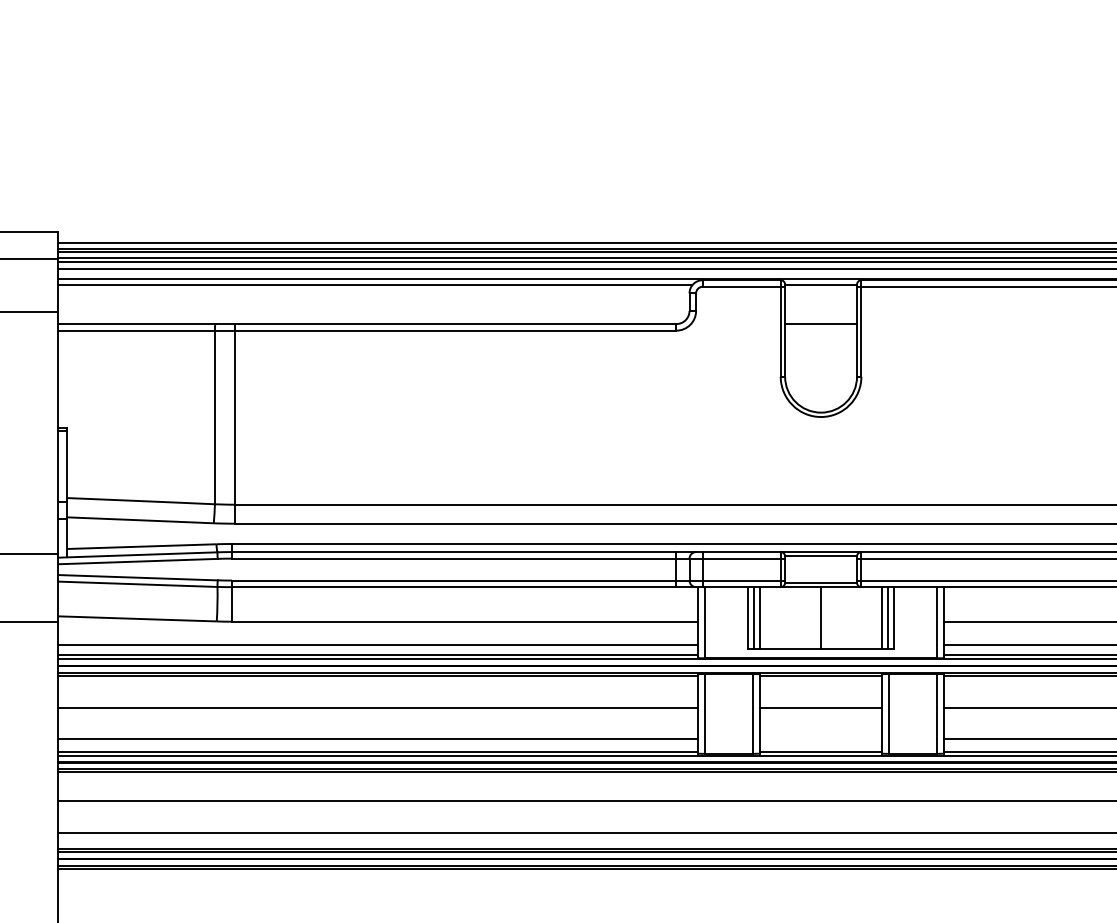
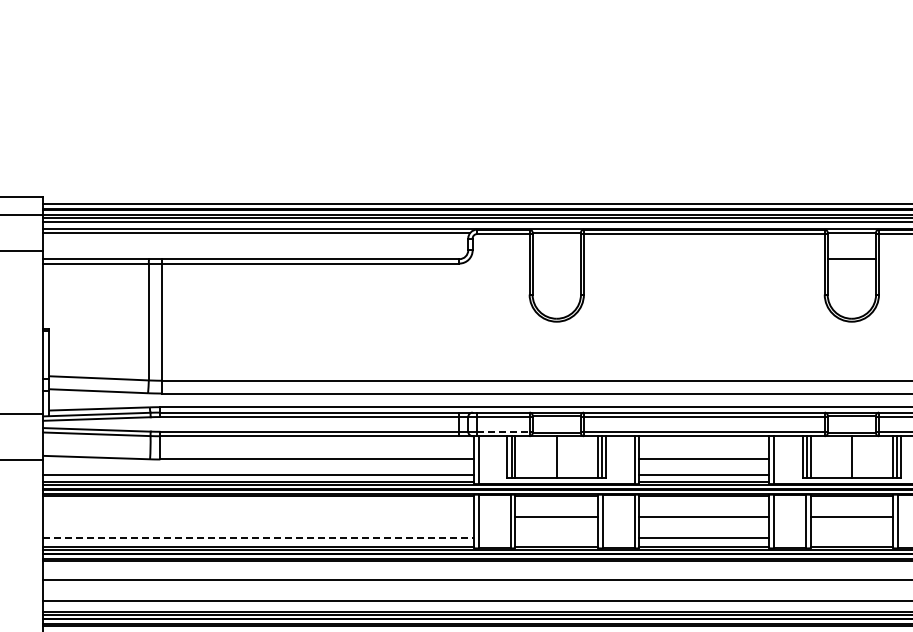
line: (820, 324) -> (556, 259), removed
line: (741, 580) -> (503, 431), solid -> dashed
line: (377, 707) -> (258, 517), removed
line: (379, 739) -> (259, 538), solid -> dashed

